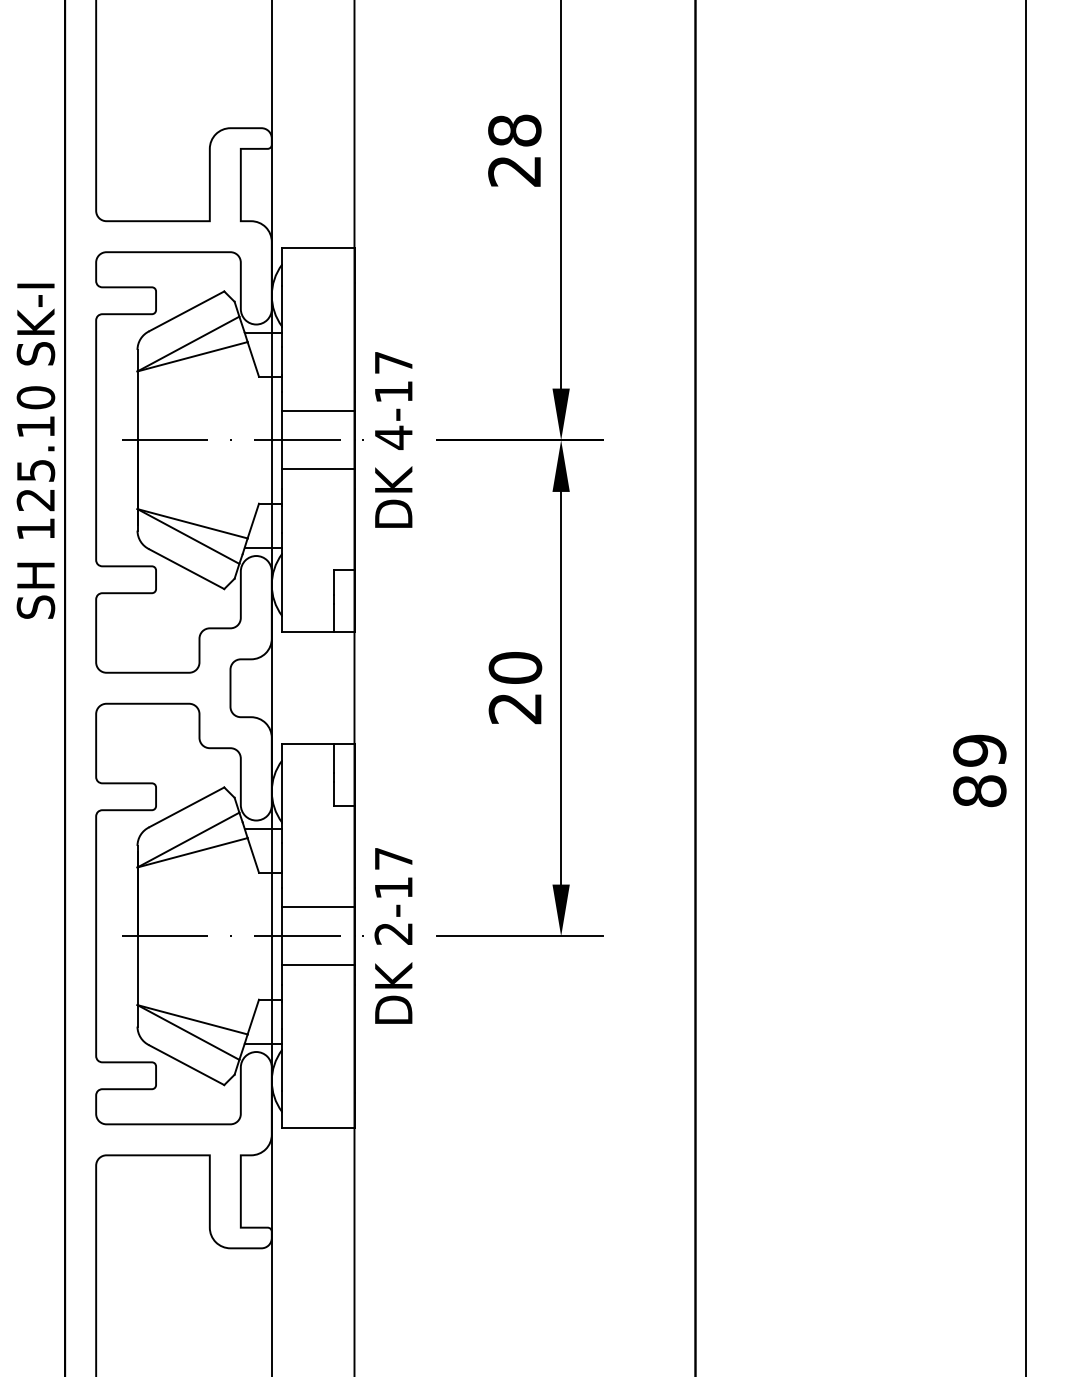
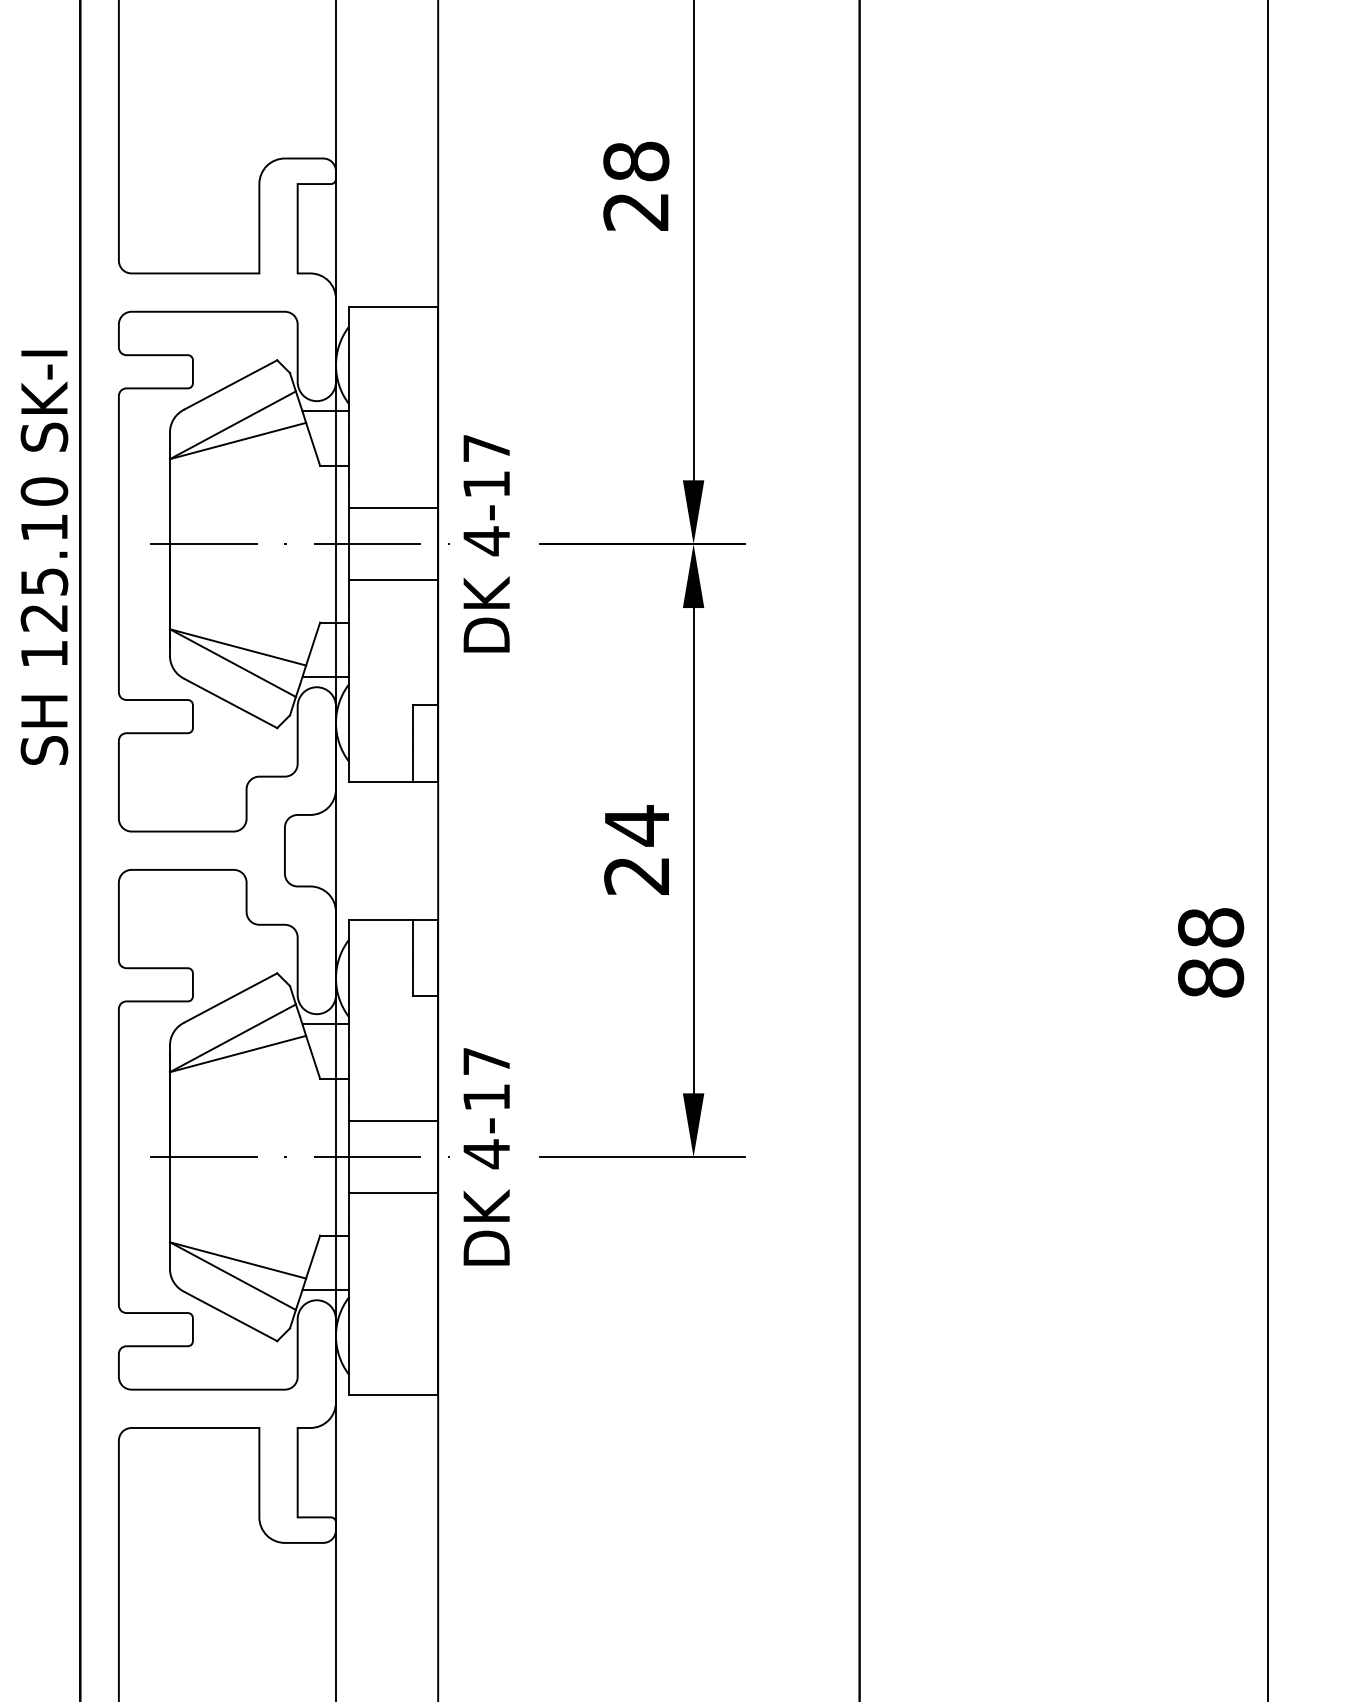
text: (515, 667) -> (637, 825), 20 -> 24
text: (980, 750) -> (1211, 927), 89 -> 88
text: (393, 934) -> (486, 1154), 2-17 -> 4-17

